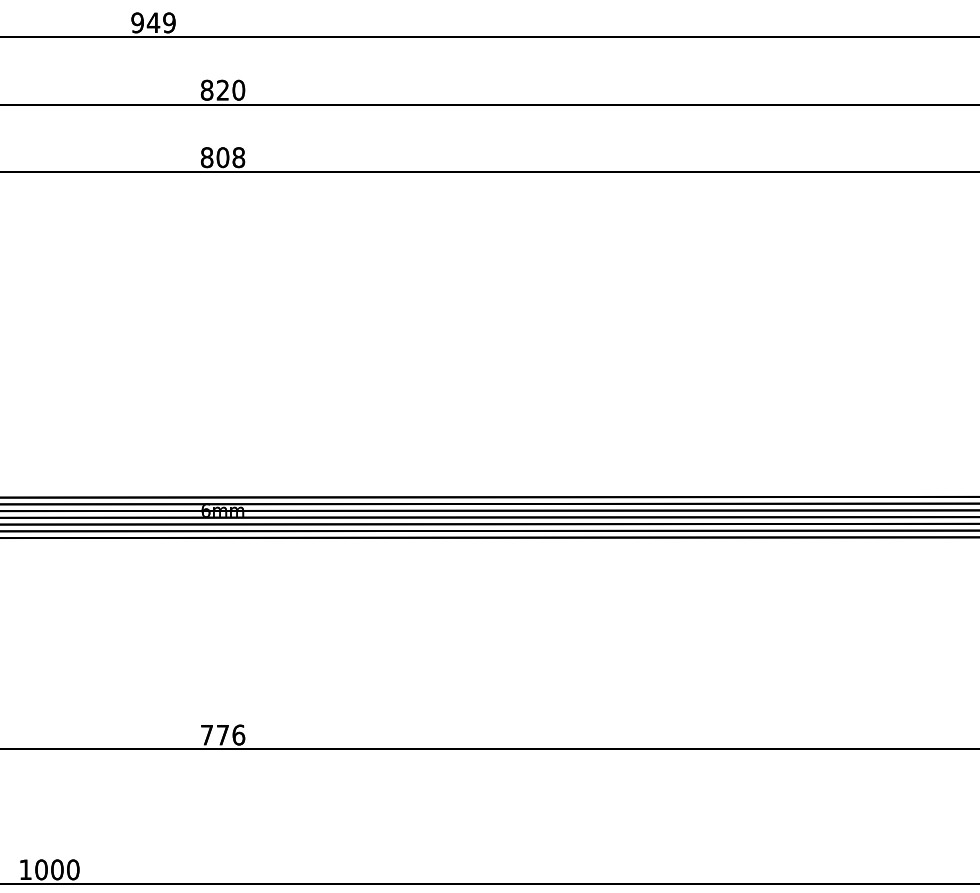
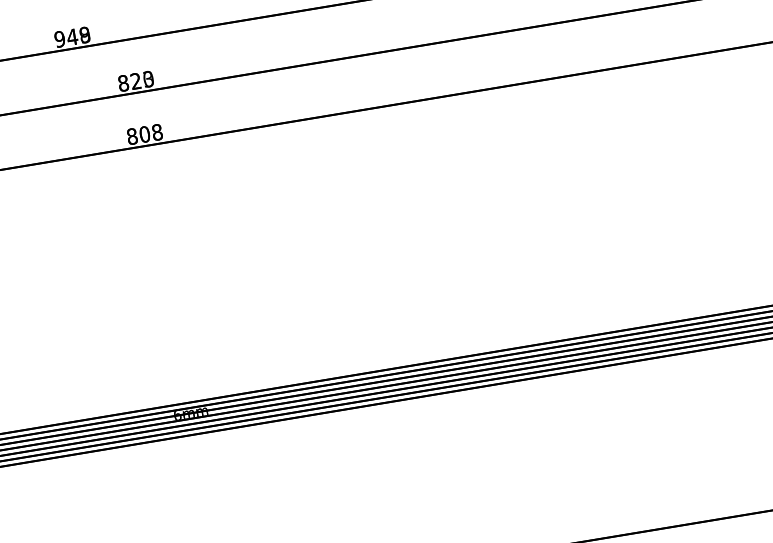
text: (169, 22) -> (84, 34), 949 -> 948
text: (238, 89) -> (148, 78), 820 -> 823

